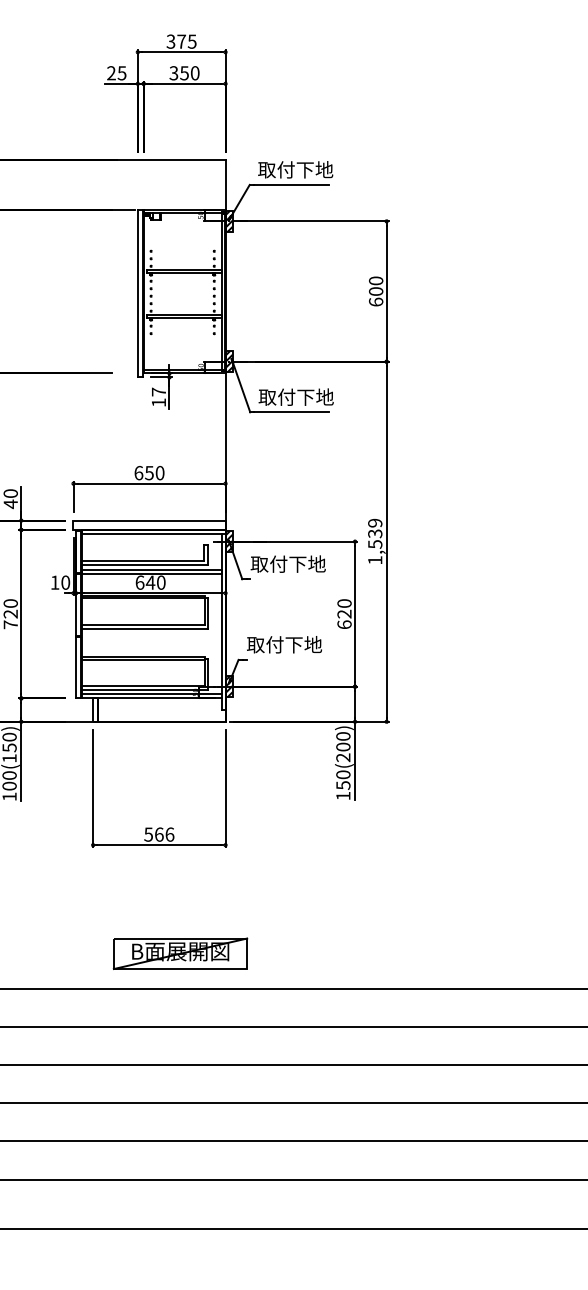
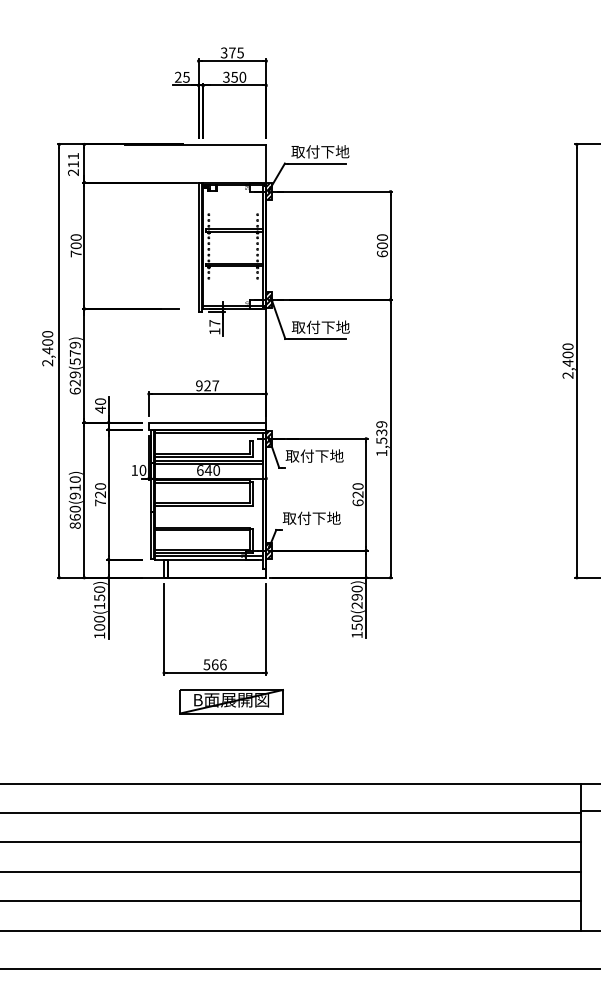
text: (149, 472) -> (207, 385), 650 -> 927
text: (342, 747) -> (356, 597), 150(200) -> 150(290)
part: (180, 953) -> (231, 701), moved

